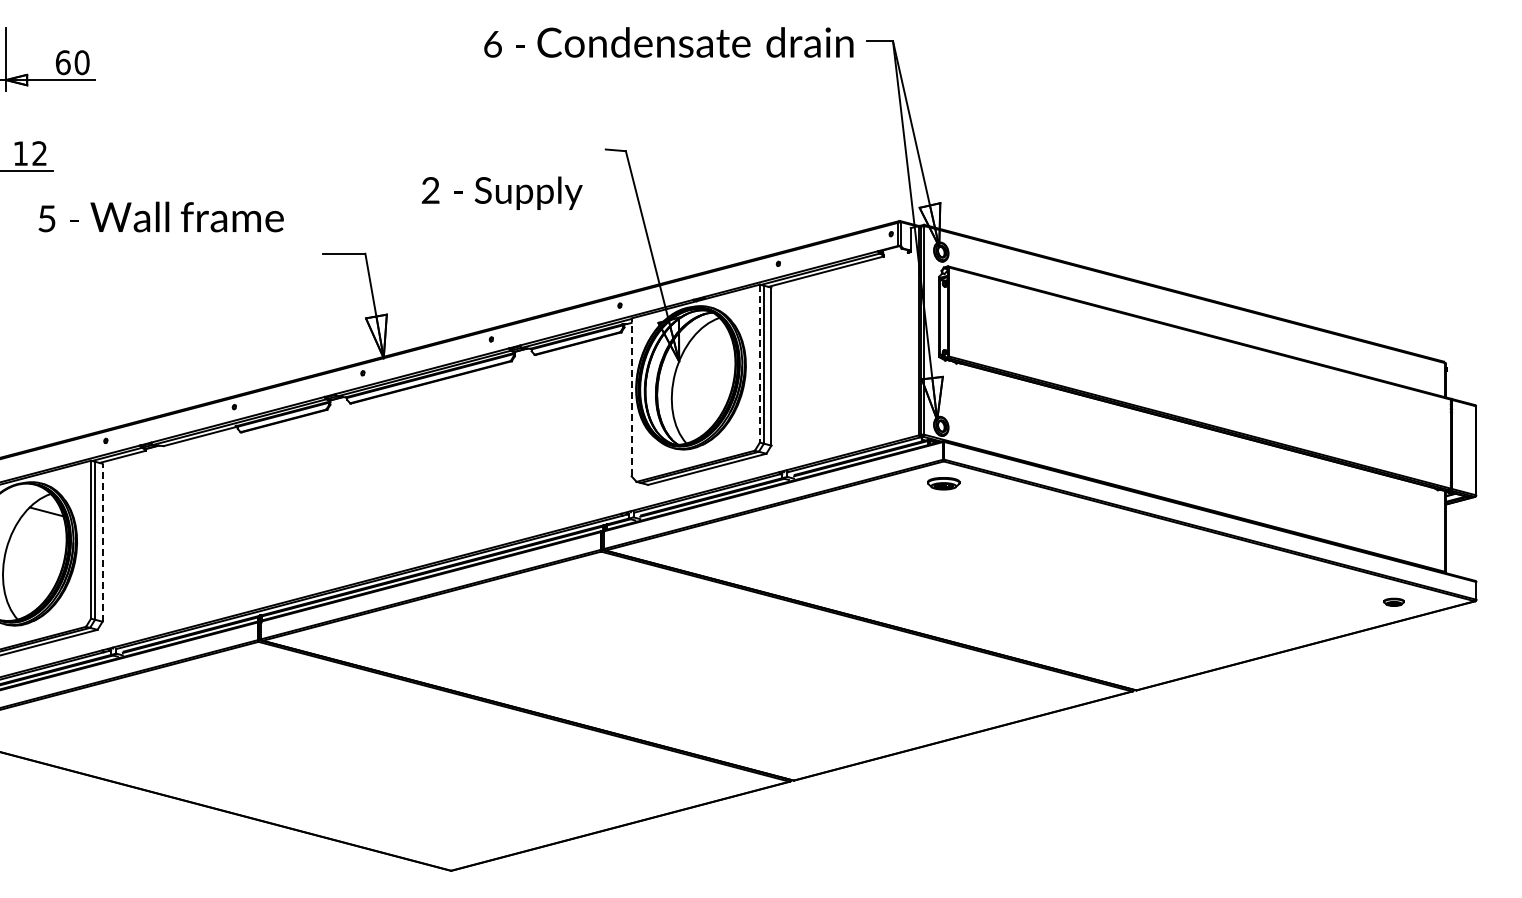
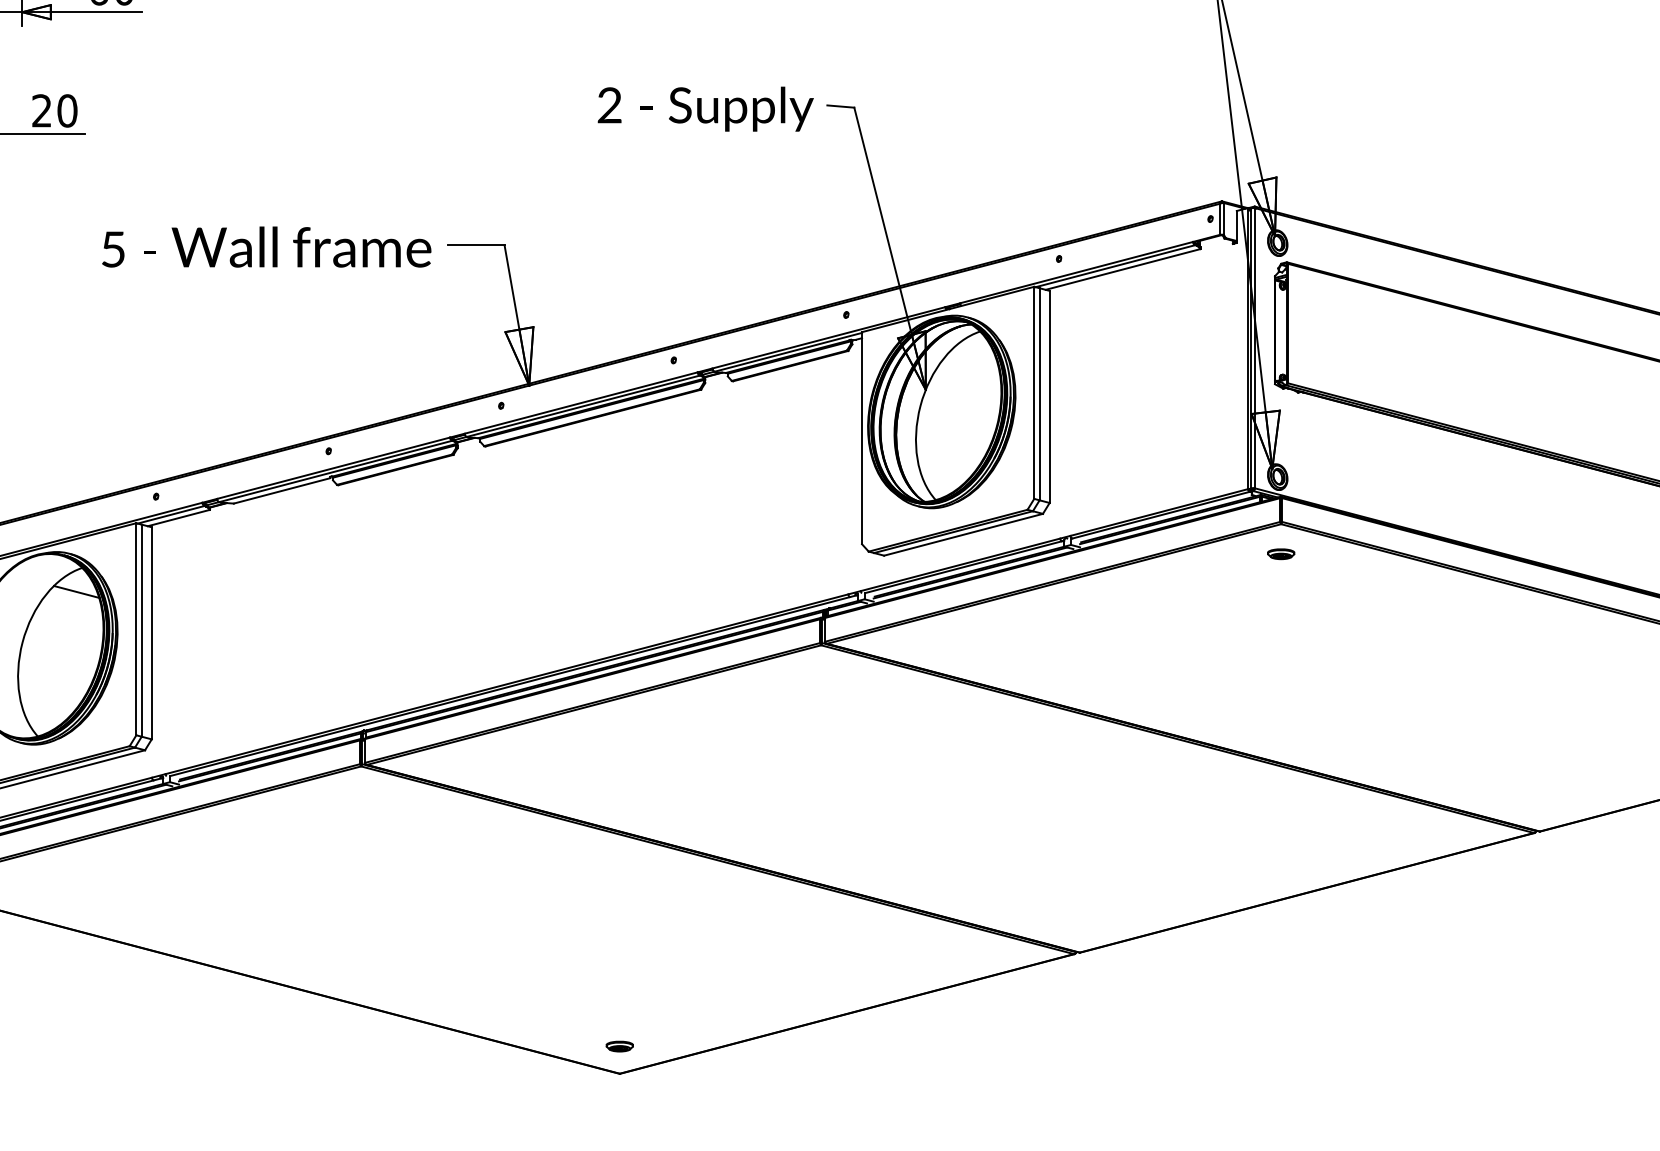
text: (30, 153) -> (55, 110), 12 -> 20
text: (501, 192) -> (704, 108), moved
text: (160, 216) -> (265, 246), moved
line: (759, 363) -> (1033, 392), dashed -> solid
line: (631, 397) -> (861, 438), dashed -> solid
part: (943, 483) -> (1280, 553), size x0.62
line: (102, 542) -> (151, 633), dashed -> solid
part: (450, 850) -> (618, 1046), added

